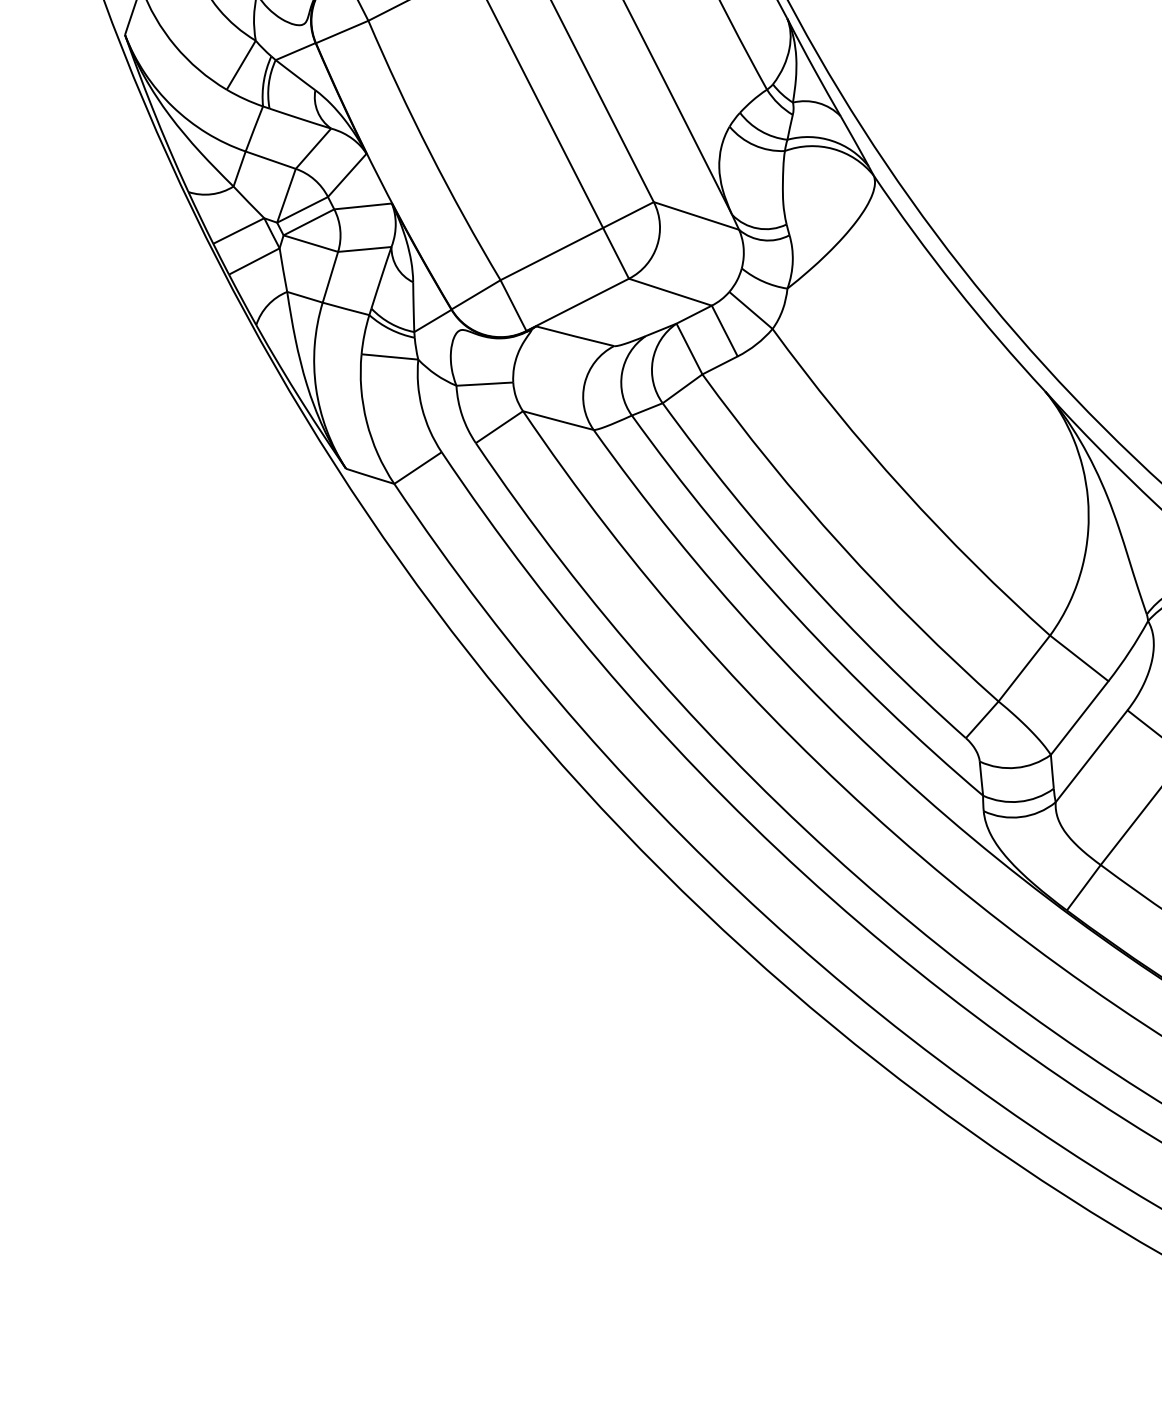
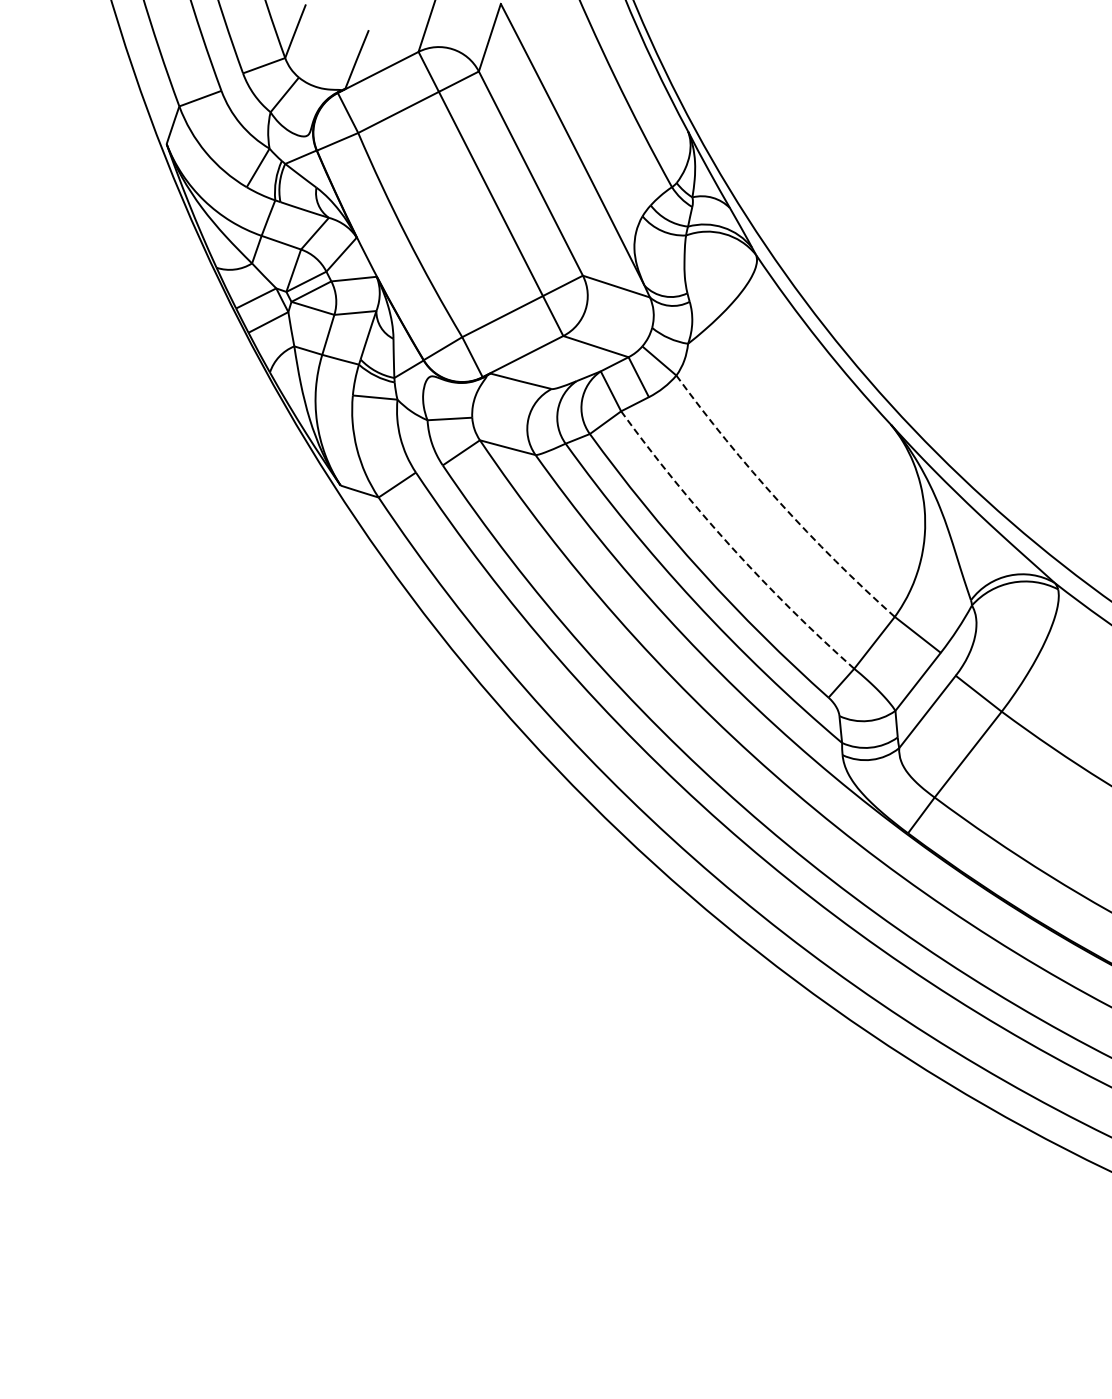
arc: (903, 488) -> (779, 501), solid -> dashed
arc: (841, 546) -> (730, 546), solid -> dashed

